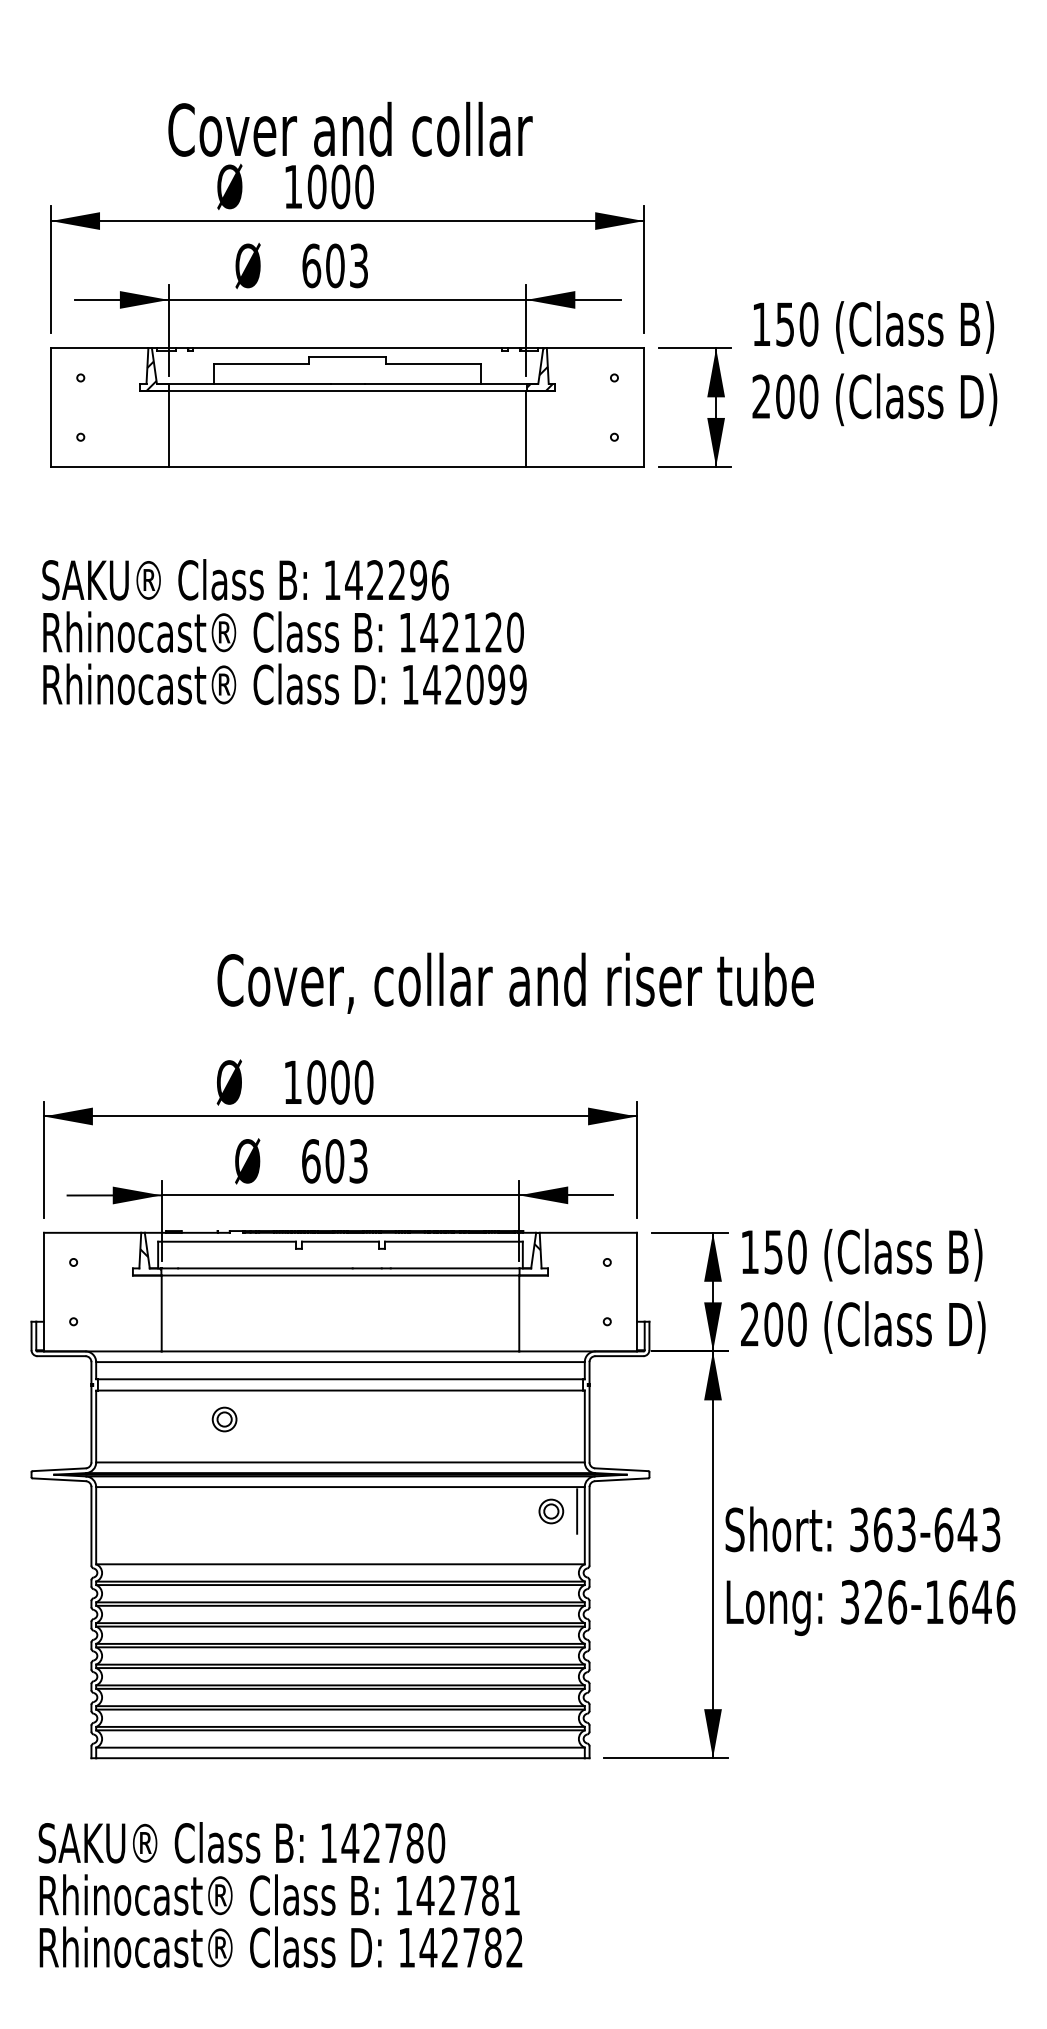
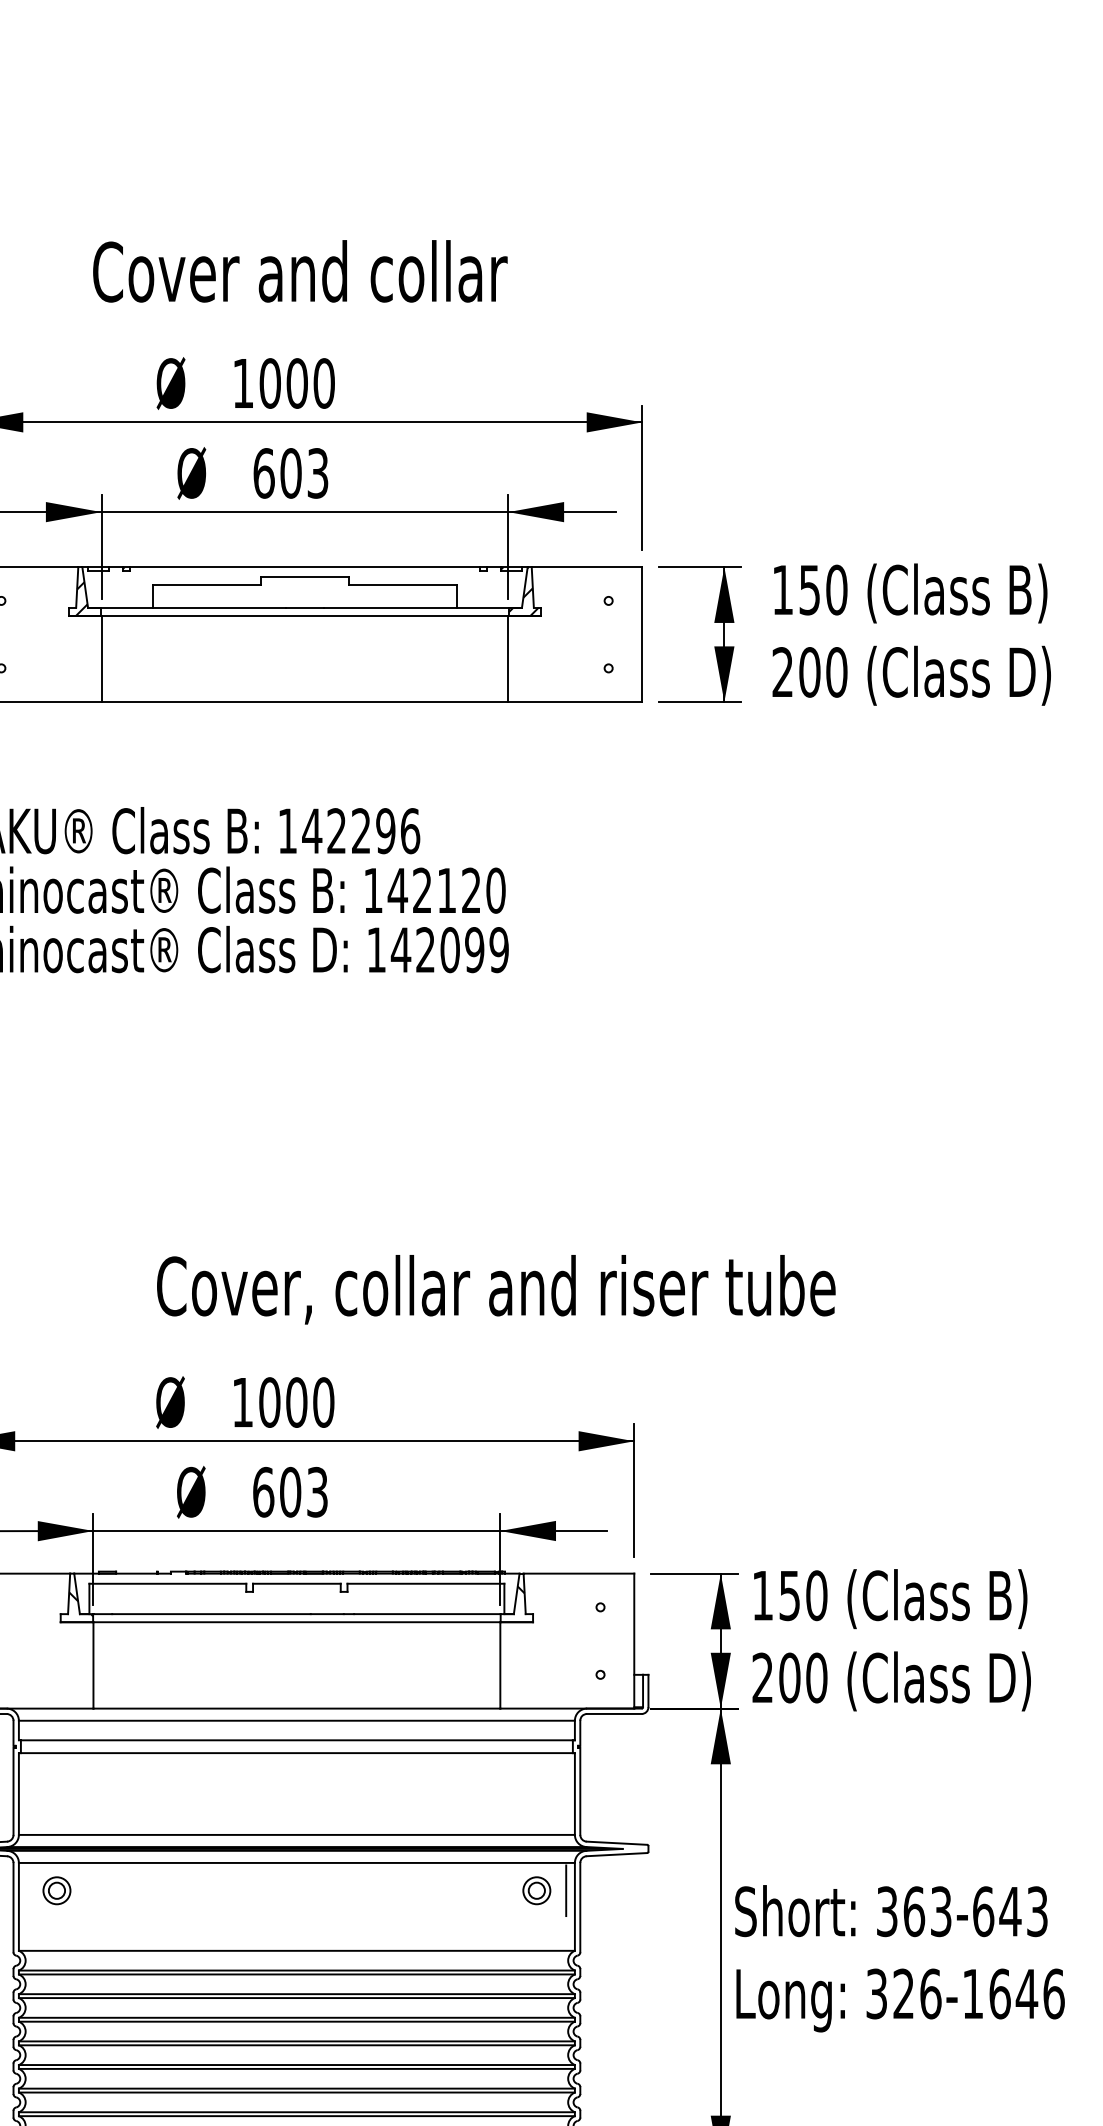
text: (350, 128) -> (300, 270), moved
text: (874, 363) -> (911, 634), moved
part: (224, 1419) -> (56, 1890), moved

